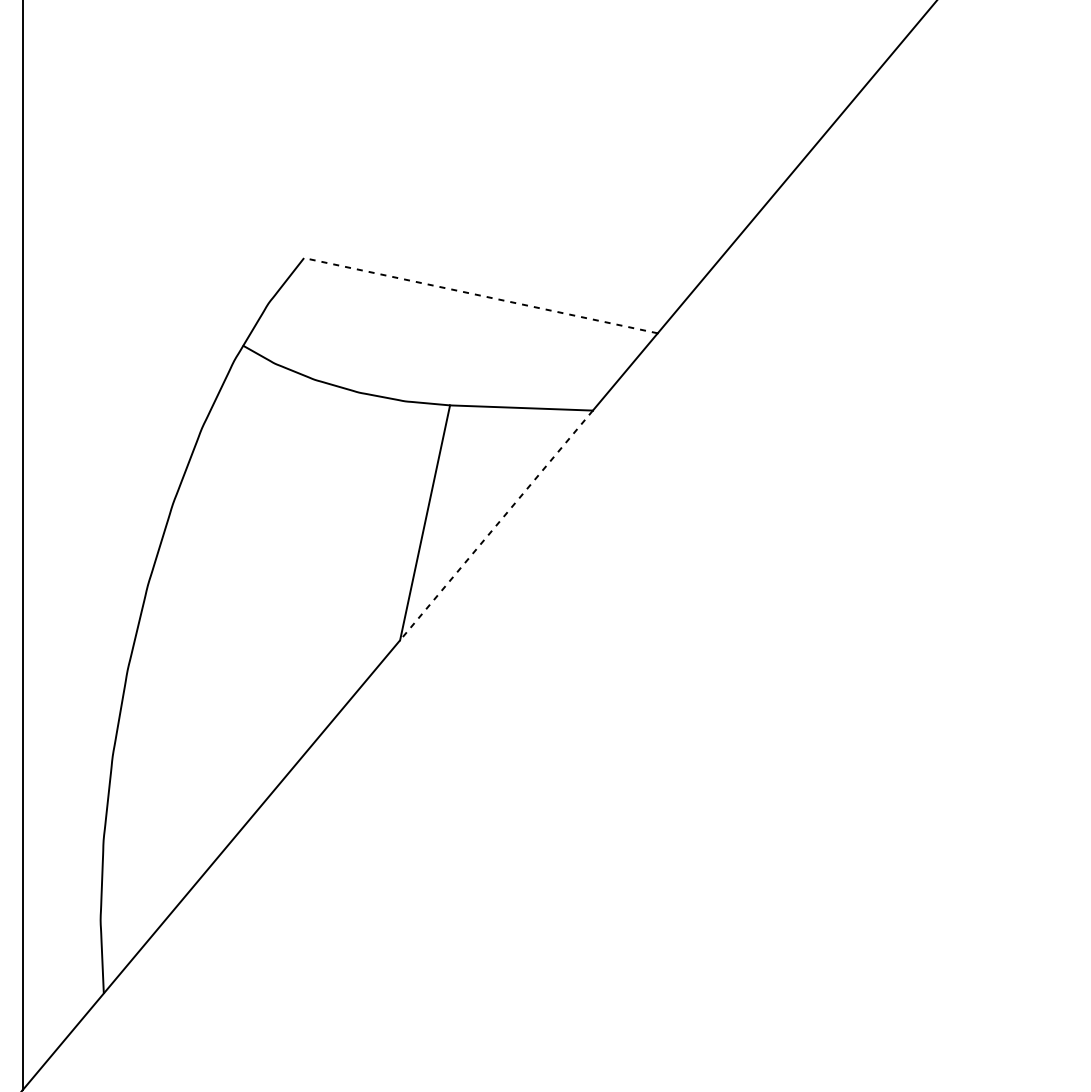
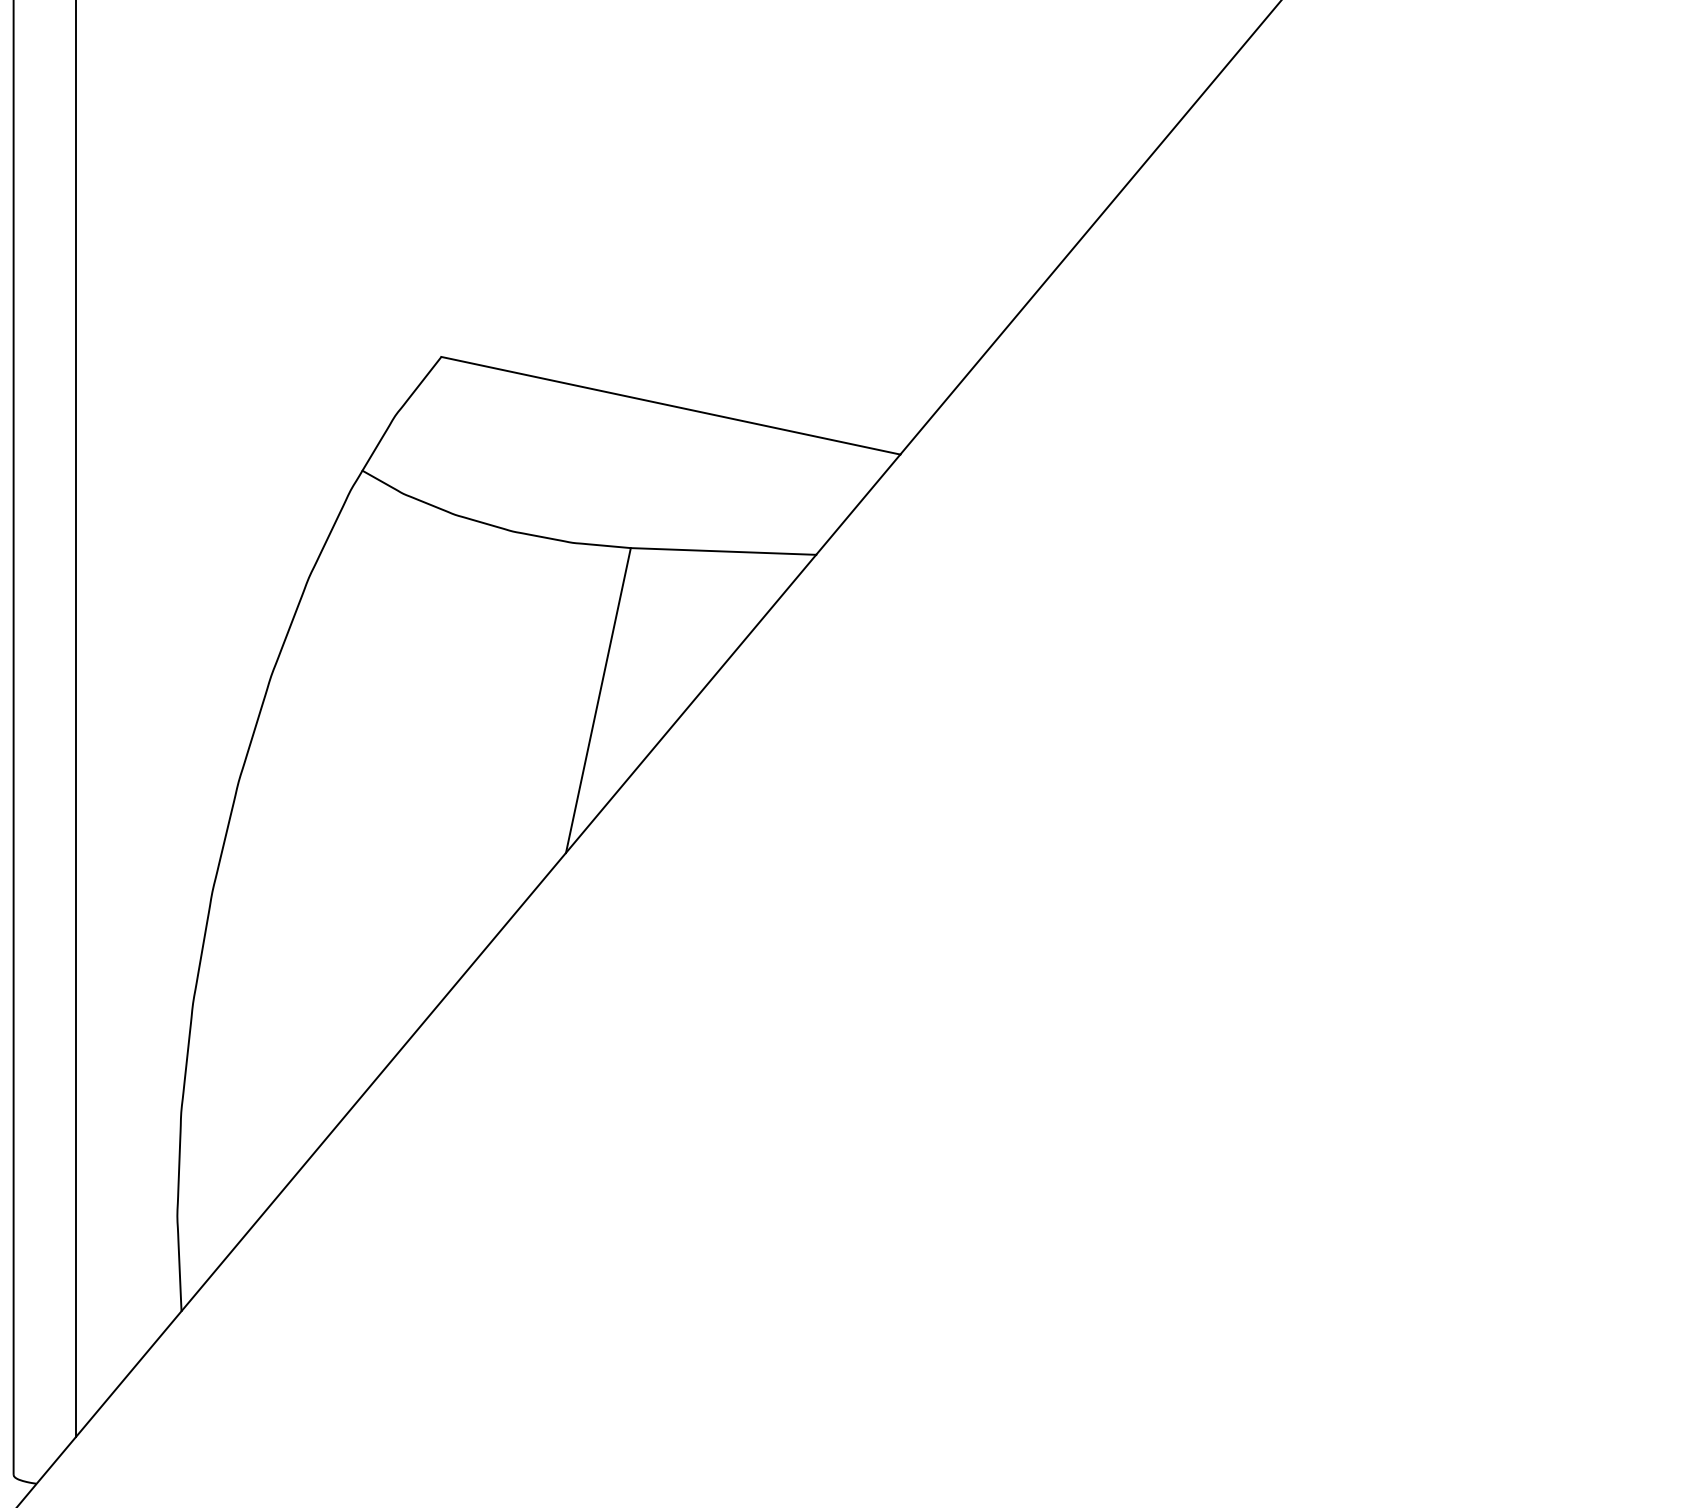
line: (480, 295) -> (670, 405), dashed -> solid
line: (496, 525) -> (691, 703), dashed -> solid

